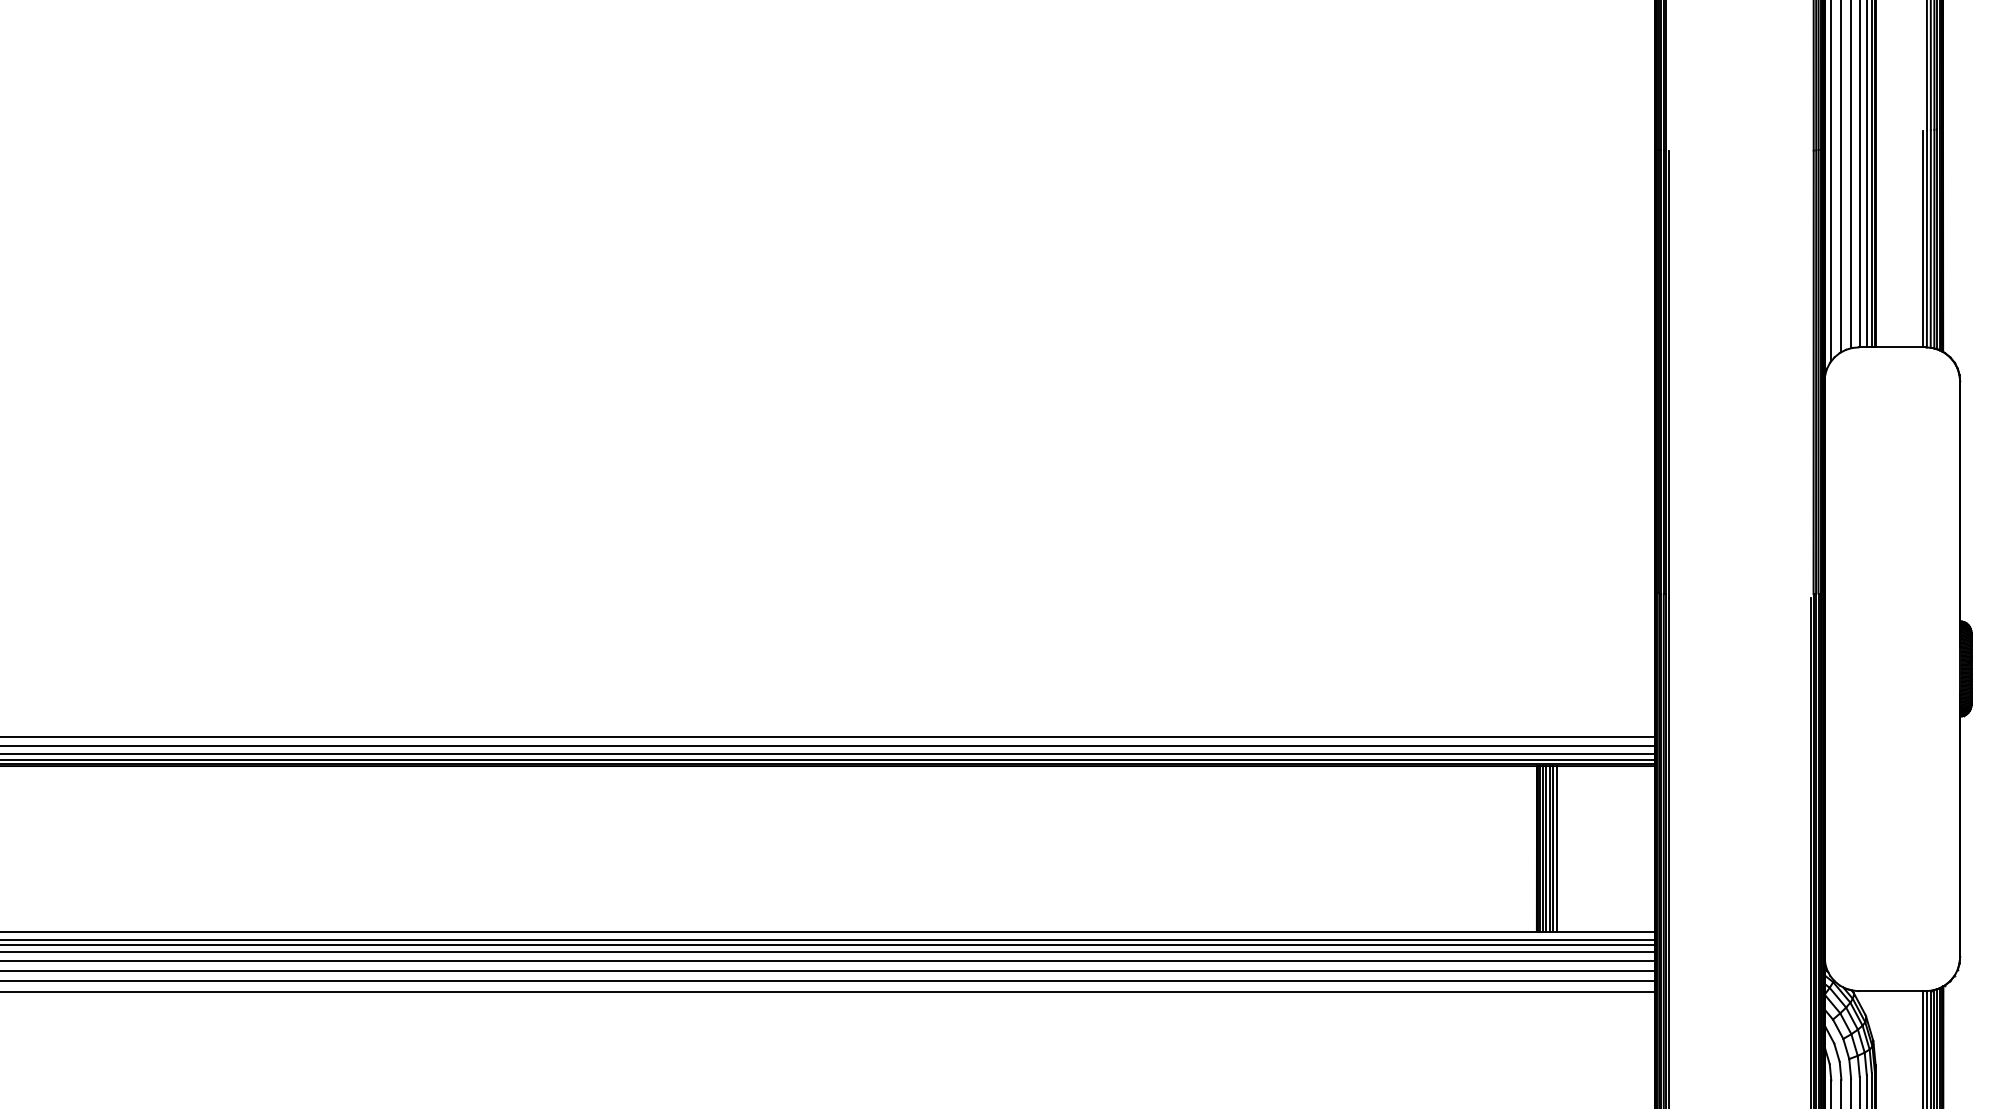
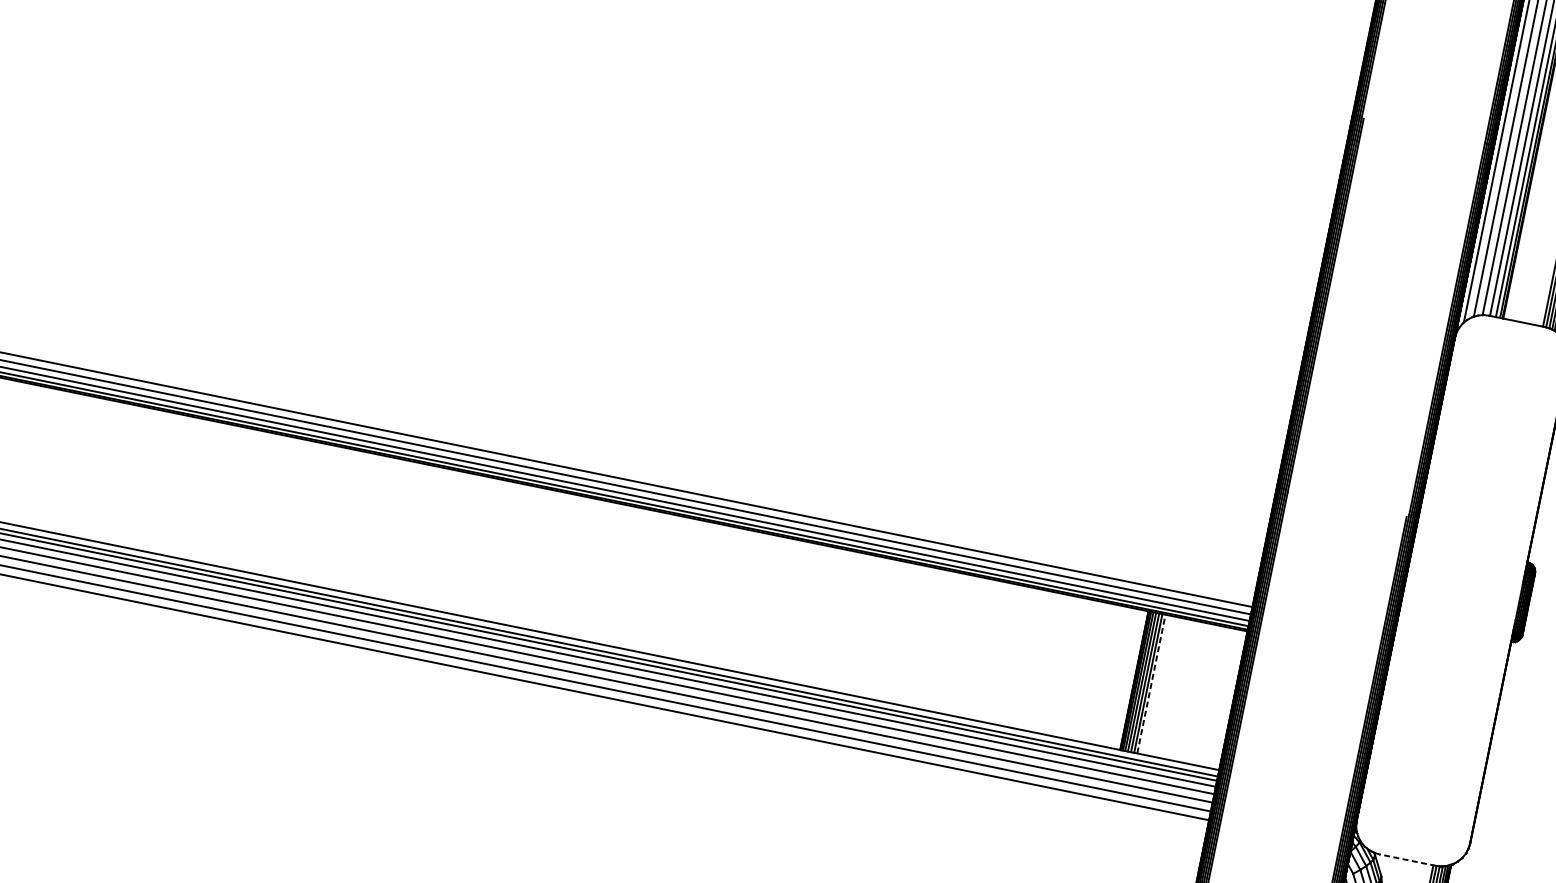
line: (1557, 848) -> (1151, 683), solid -> dashed
line: (1892, 991) -> (1407, 860), solid -> dashed

